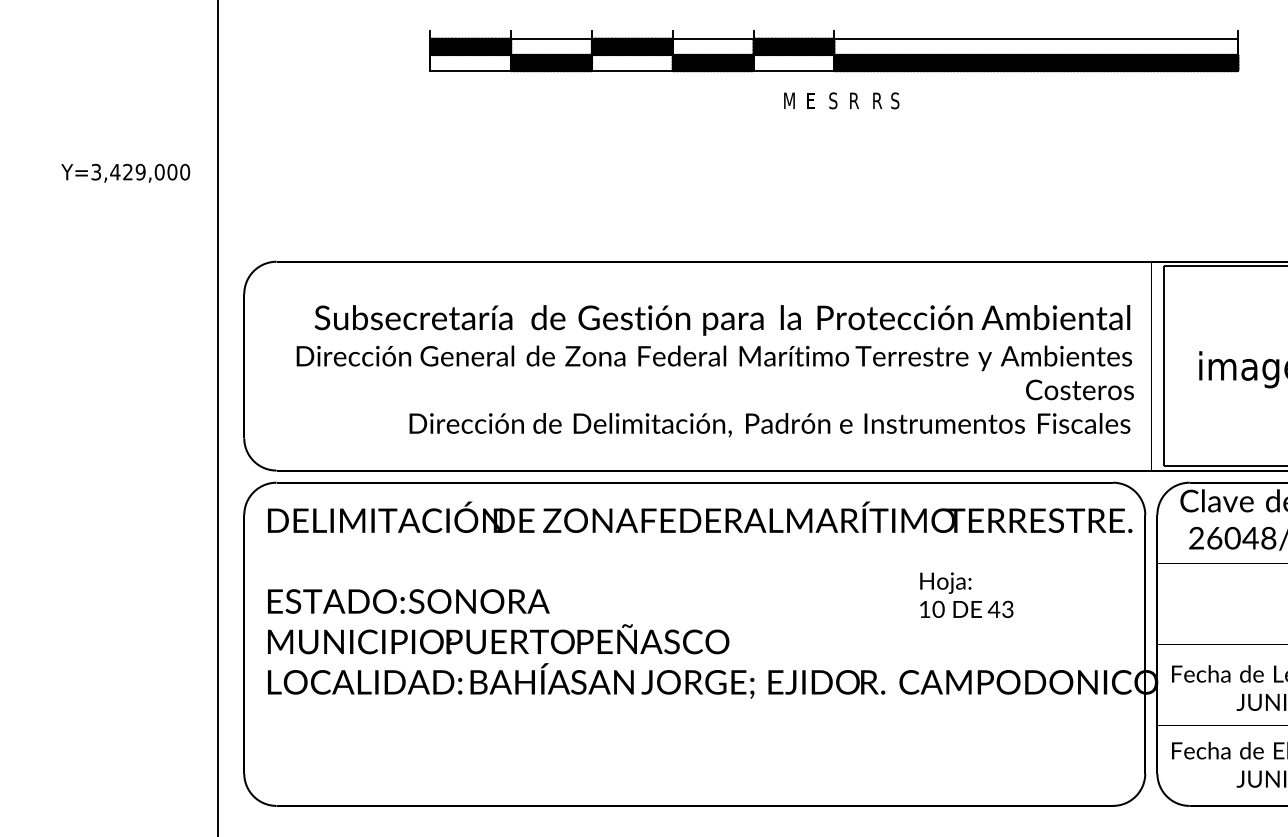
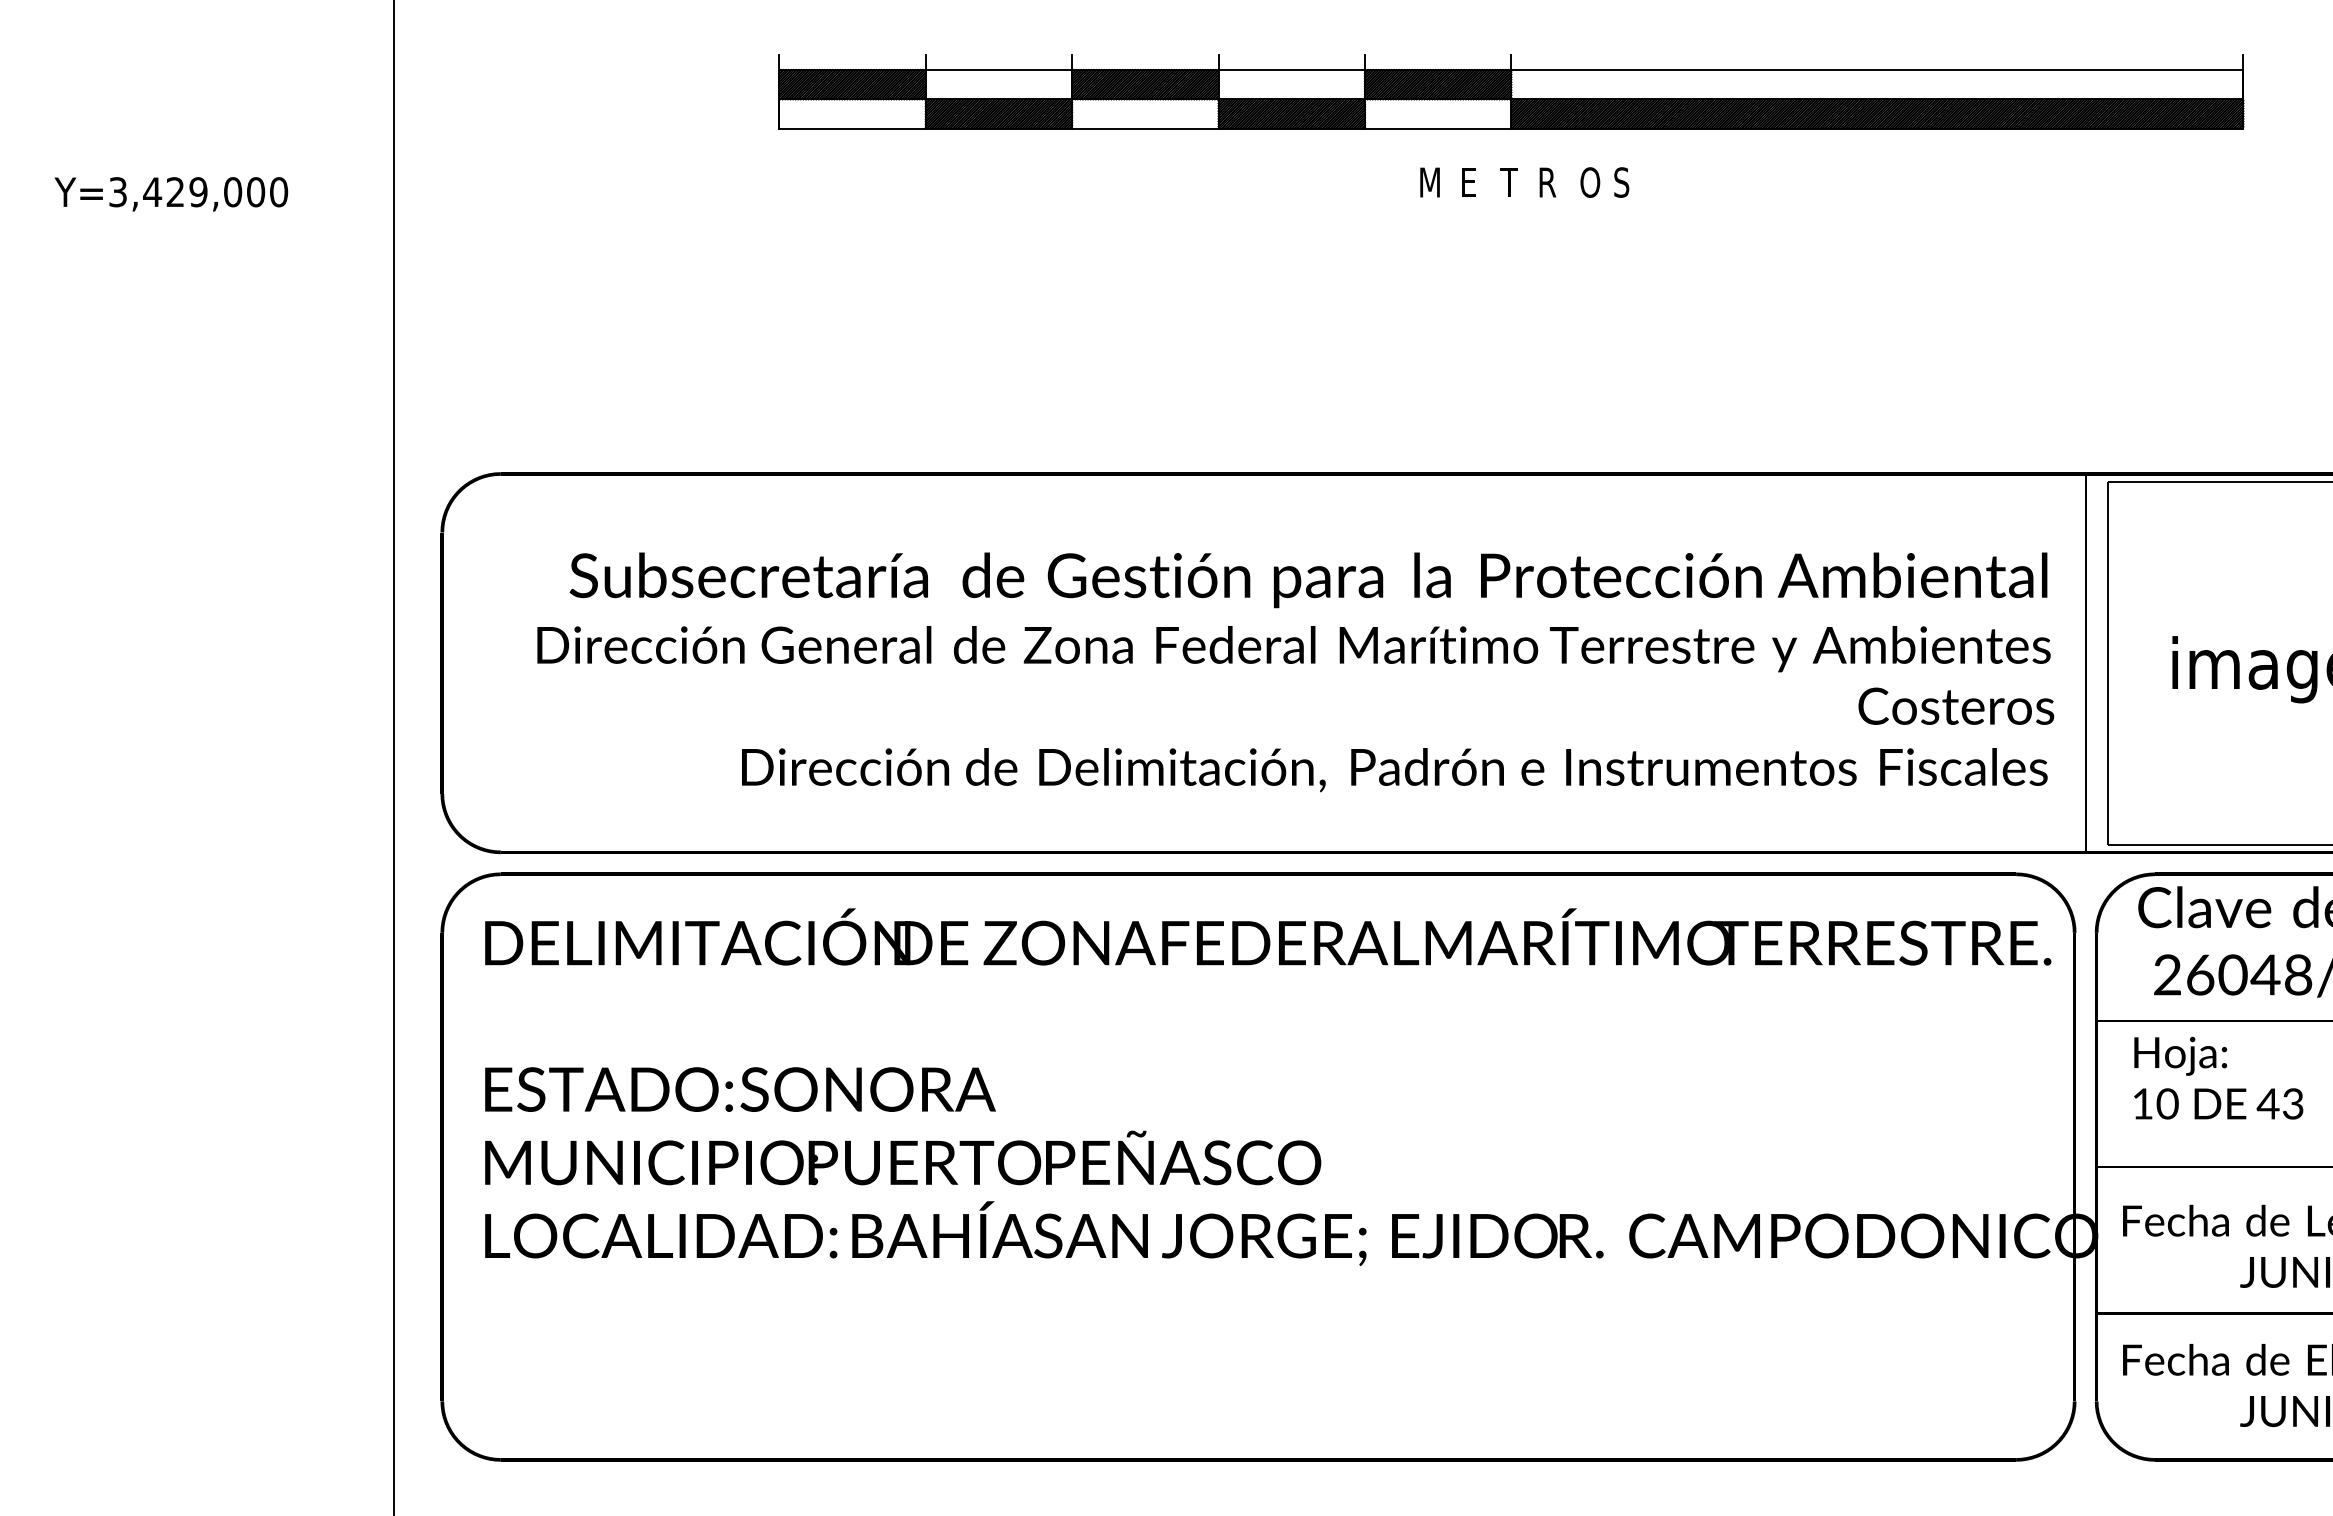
text: (832, 100) -> (1508, 181), S -> T
text: (877, 100) -> (1589, 181), R -> O
text: (125, 172) -> (170, 192), moved
text: (966, 594) -> (2218, 1076), moved

